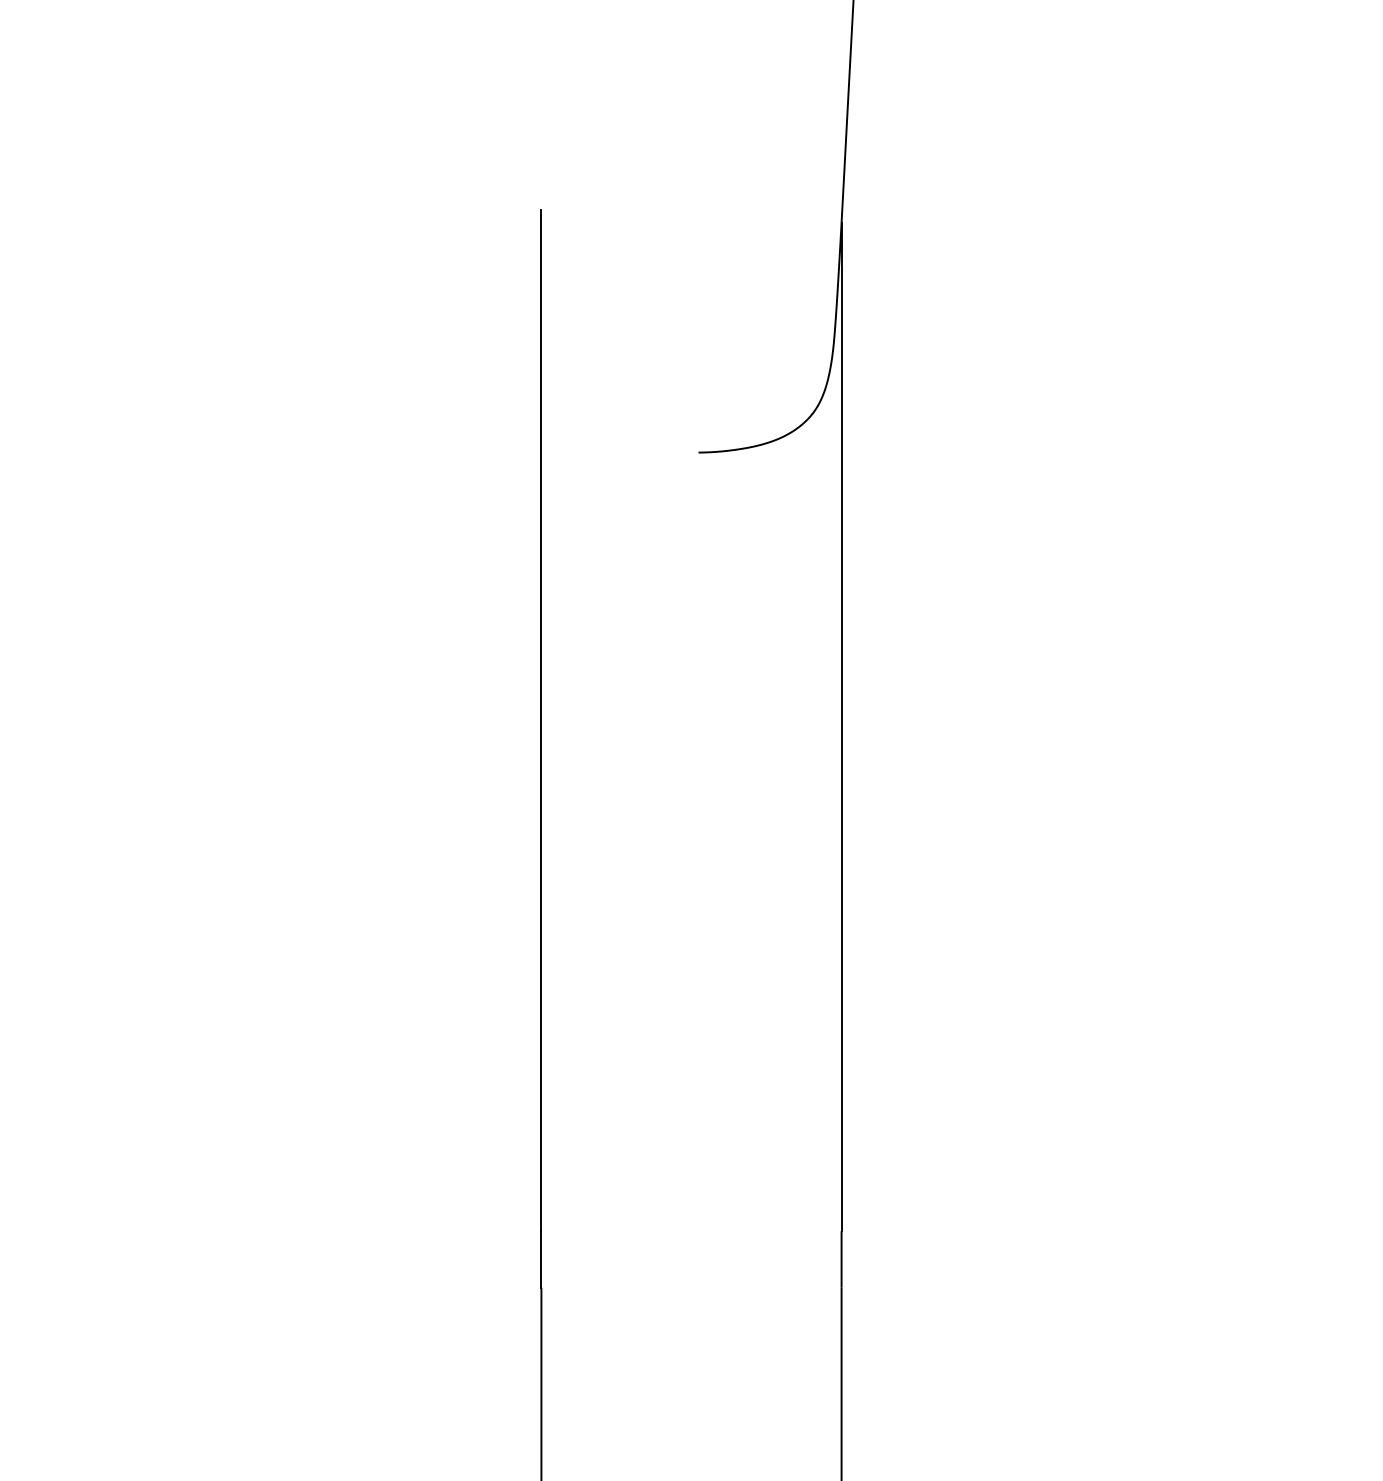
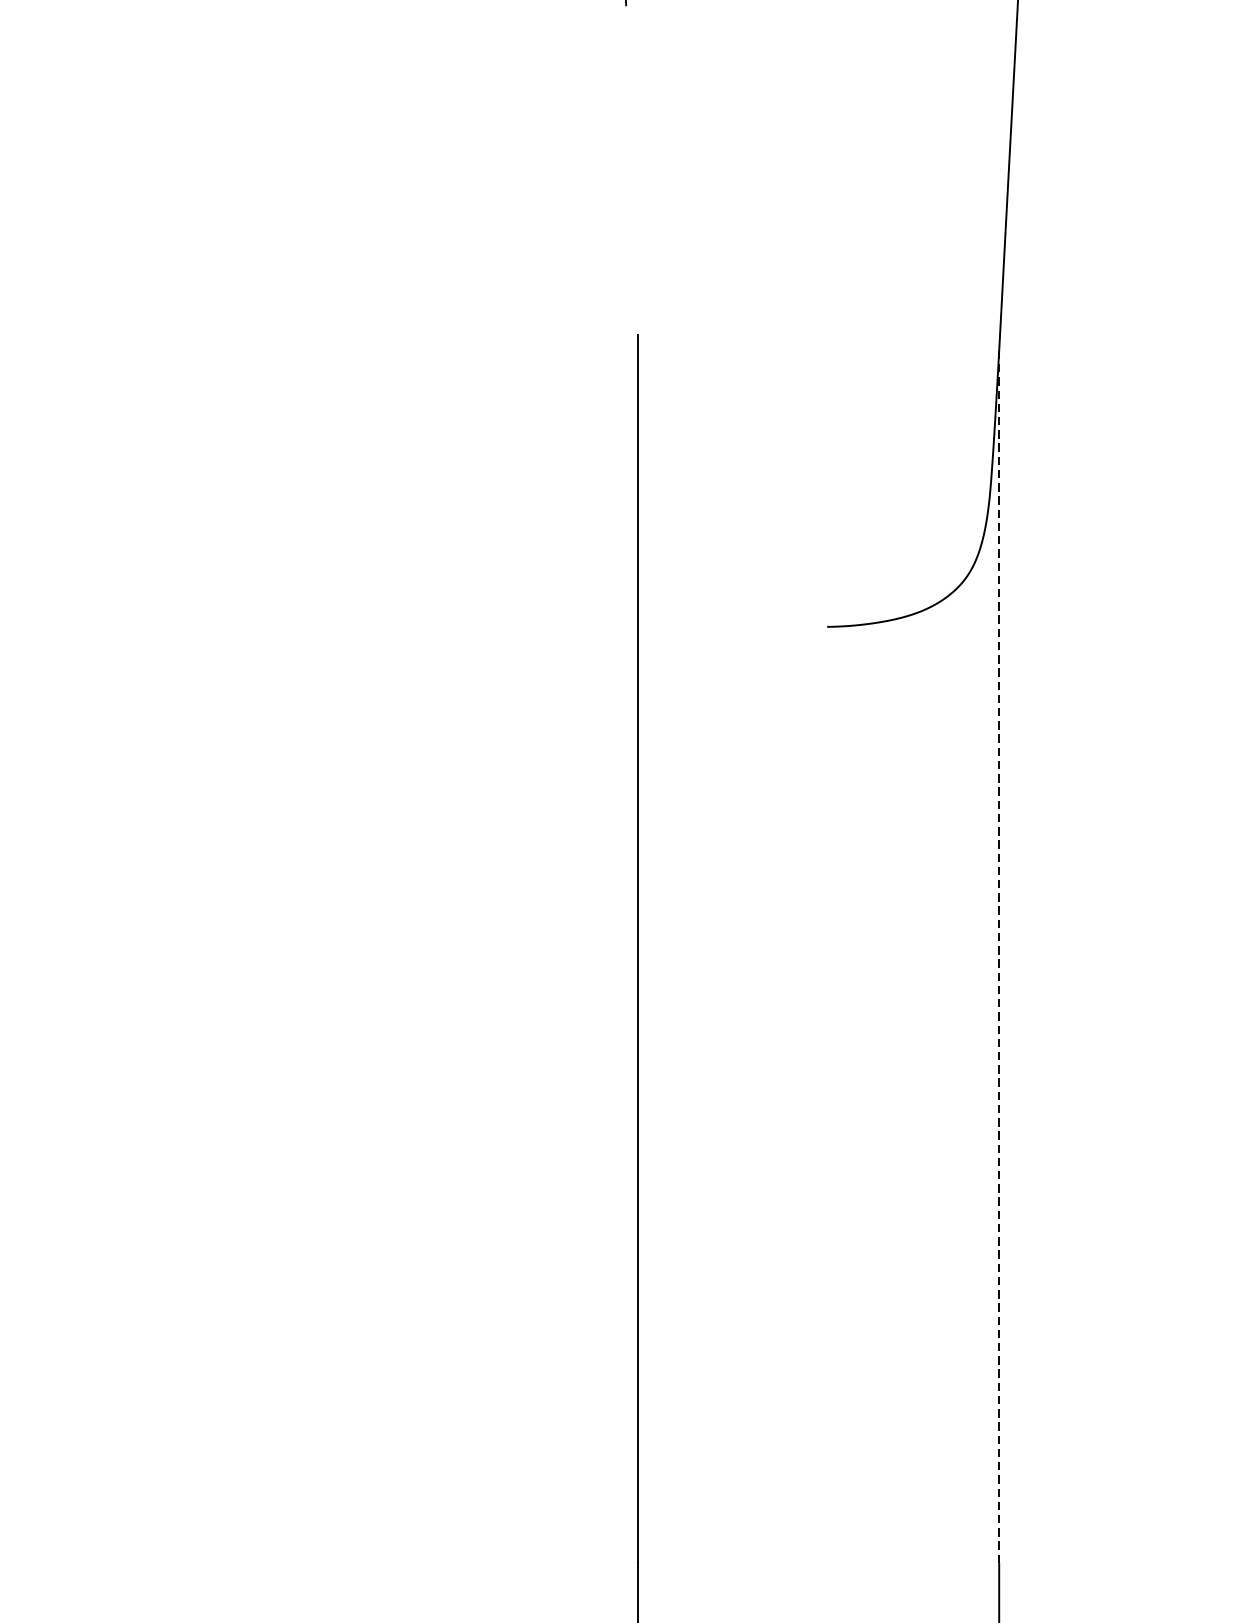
line: (841, 726) -> (999, 956), solid -> dashed

